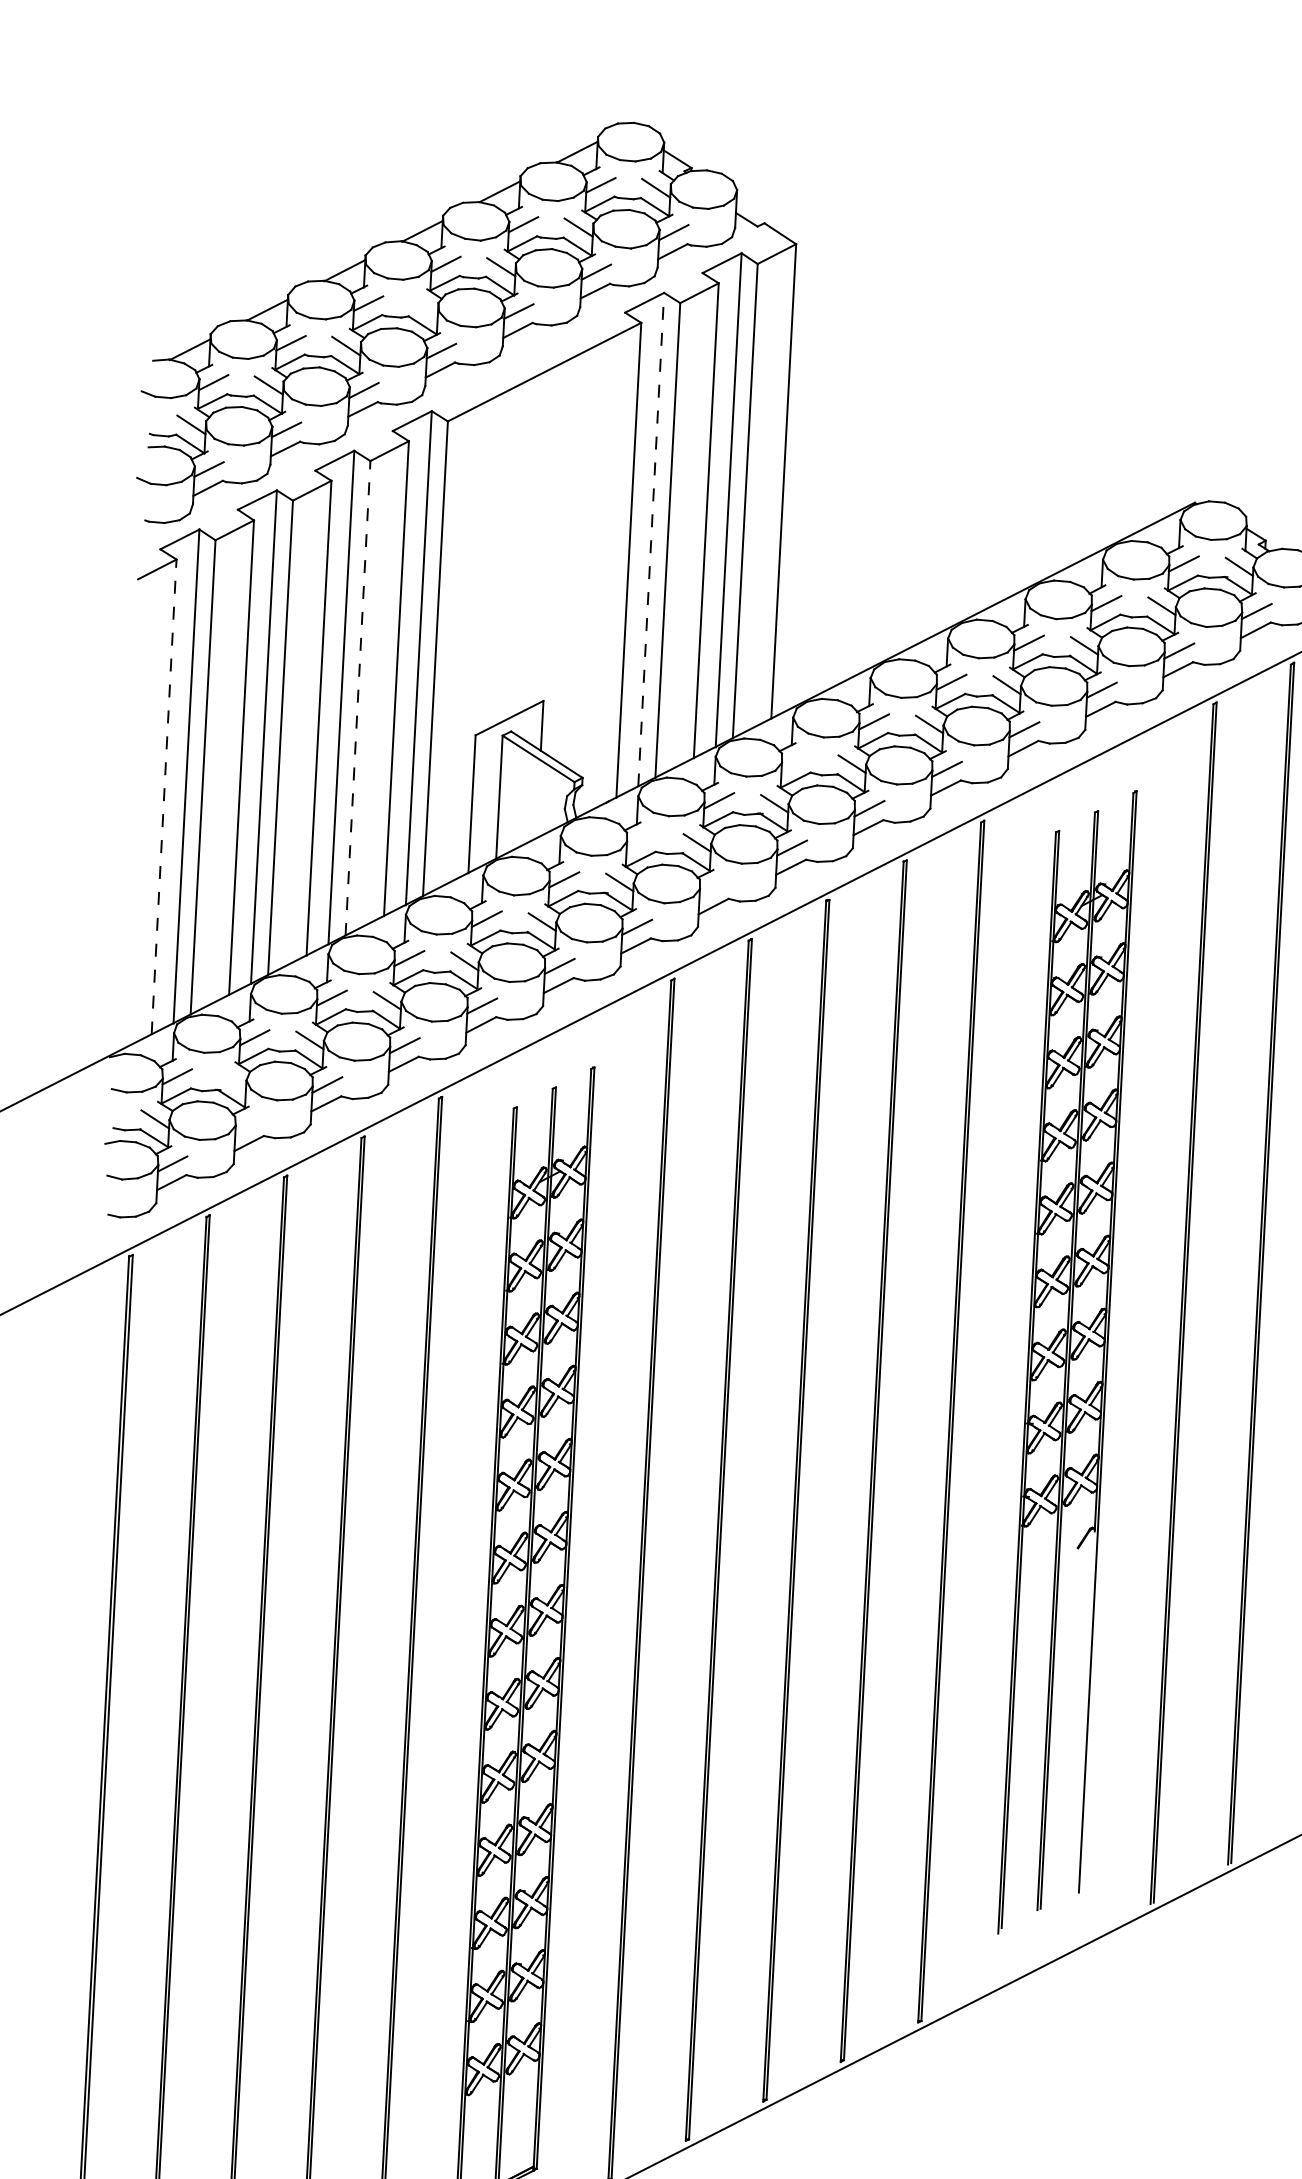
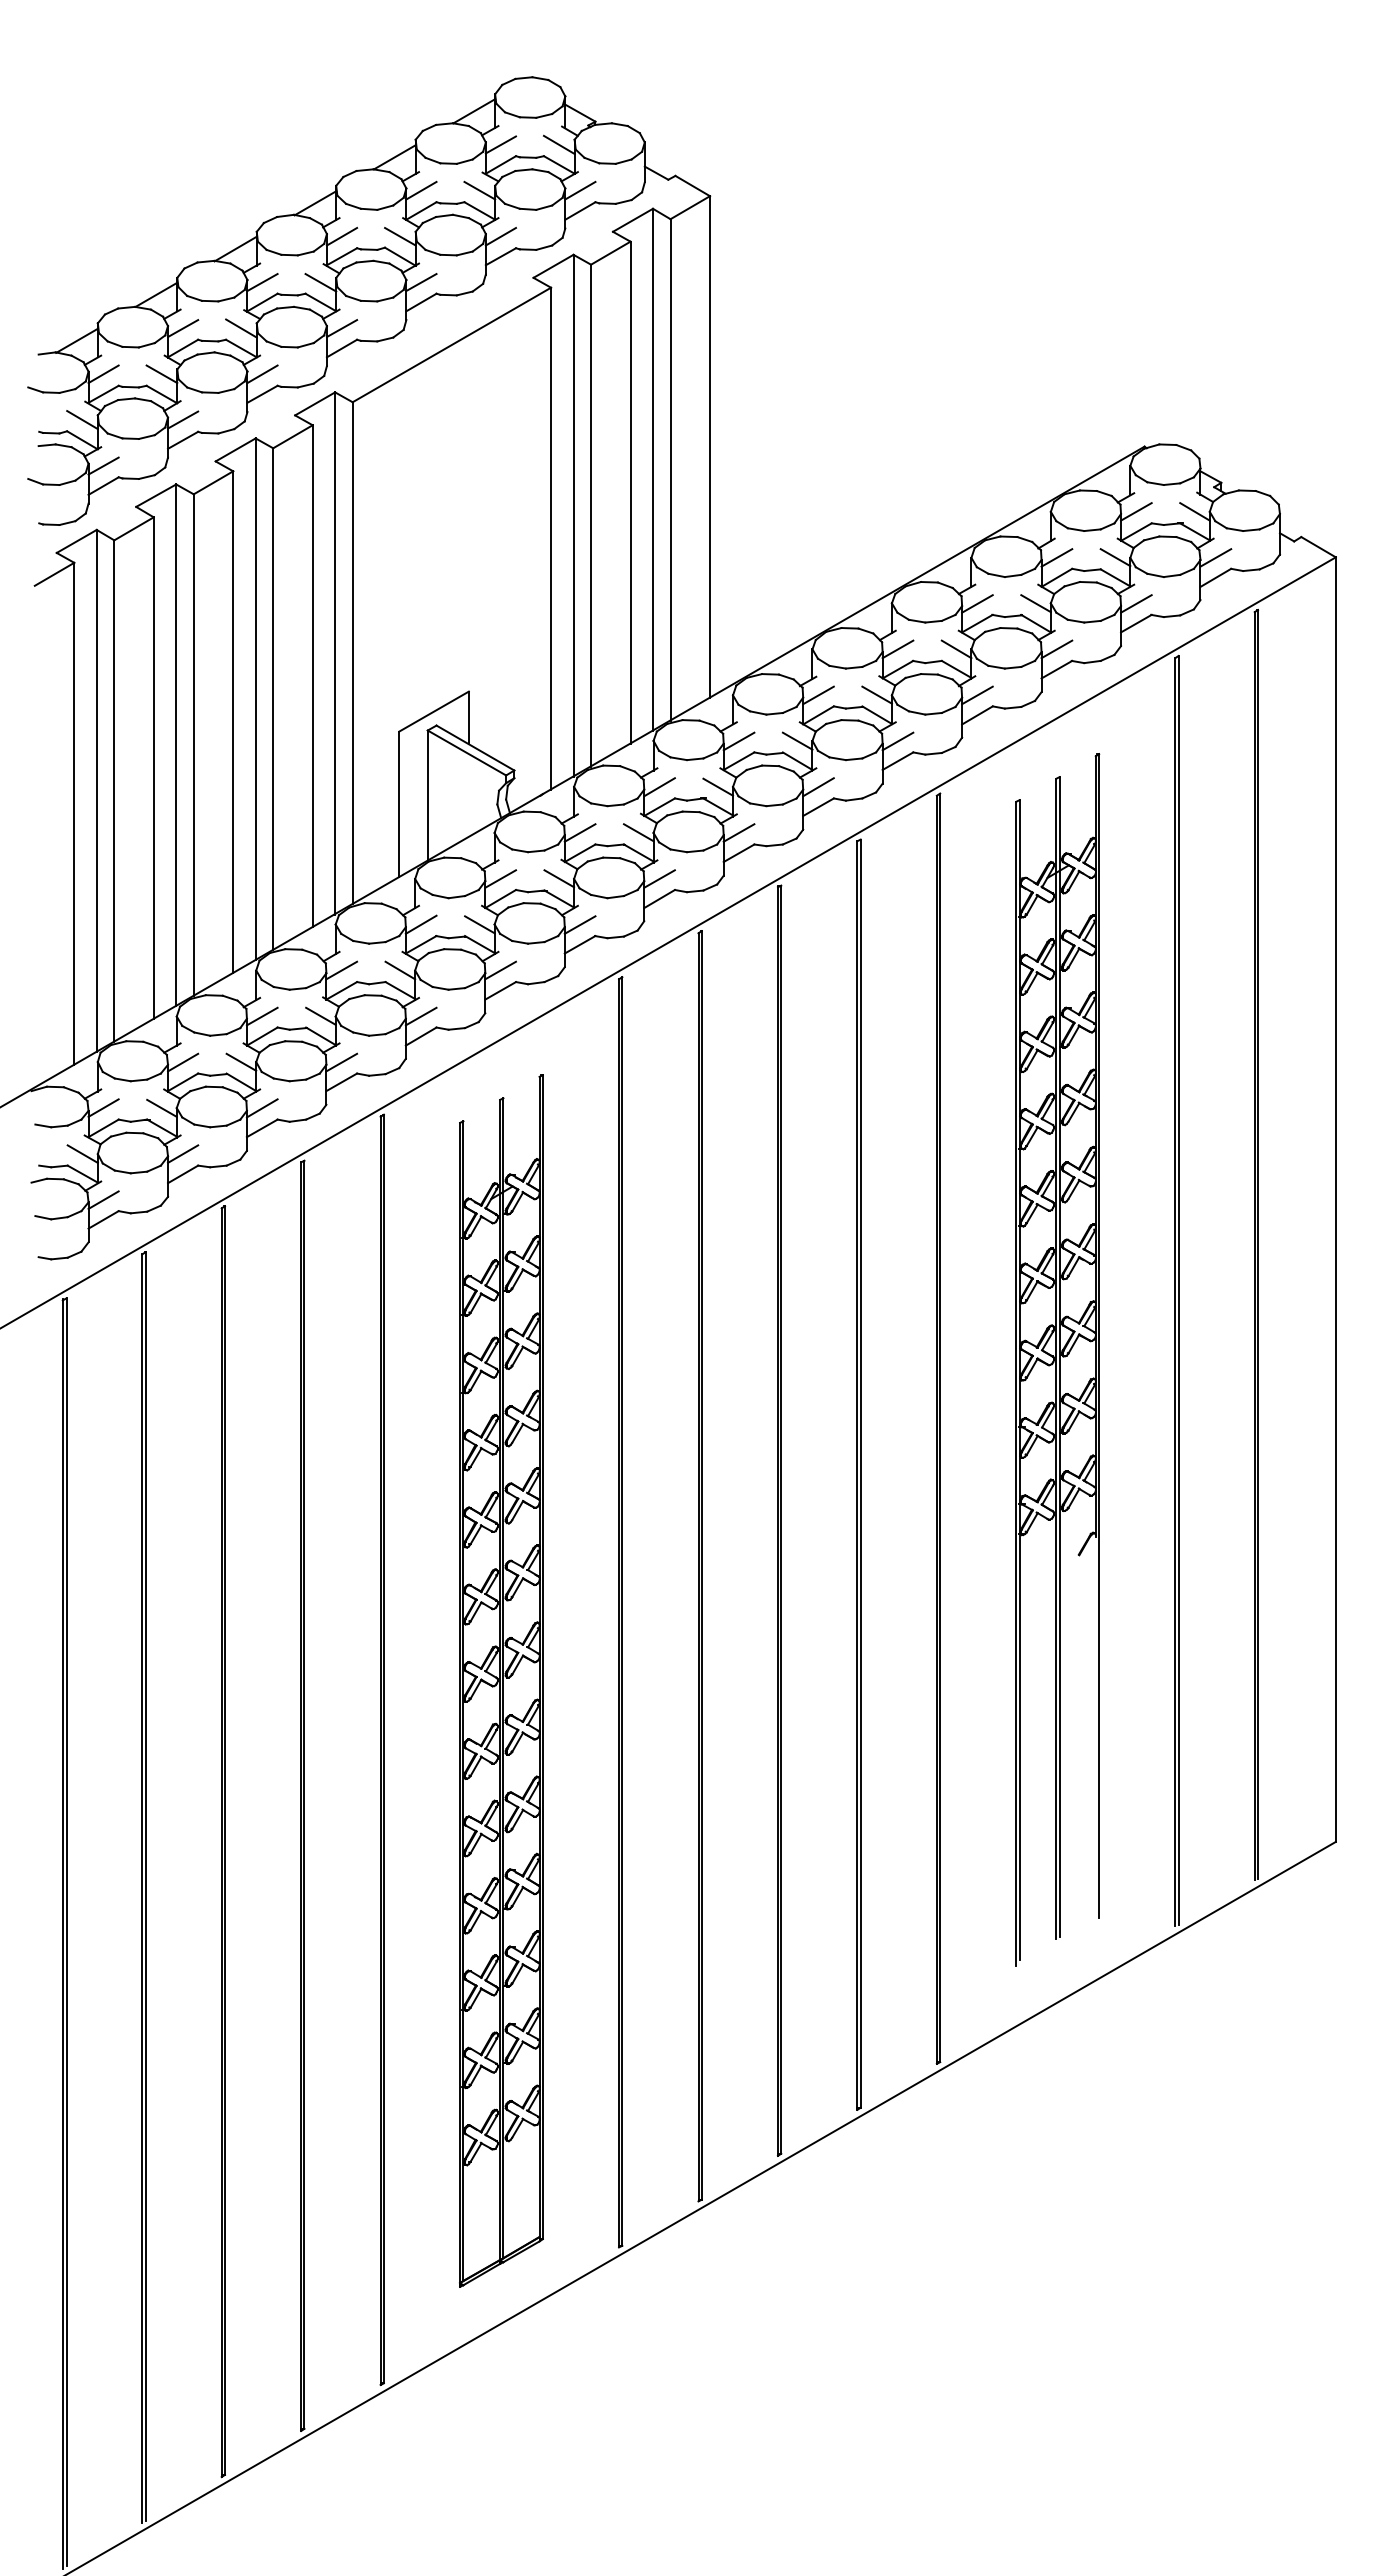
line: (423, 306) -> (320, 282), added
line: (651, 539) -> (573, 515), dashed -> solid
line: (358, 698) -> (273, 699), dashed -> solid
line: (796, 761) -> (738, 741), added
line: (164, 796) -> (74, 813), dashed -> solid
line: (641, 839) -> (579, 832), added
line: (714, 887) -> (659, 878), added
line: (232, 1079) -> (161, 1107), added
line: (250, 1123) -> (183, 1153), added

